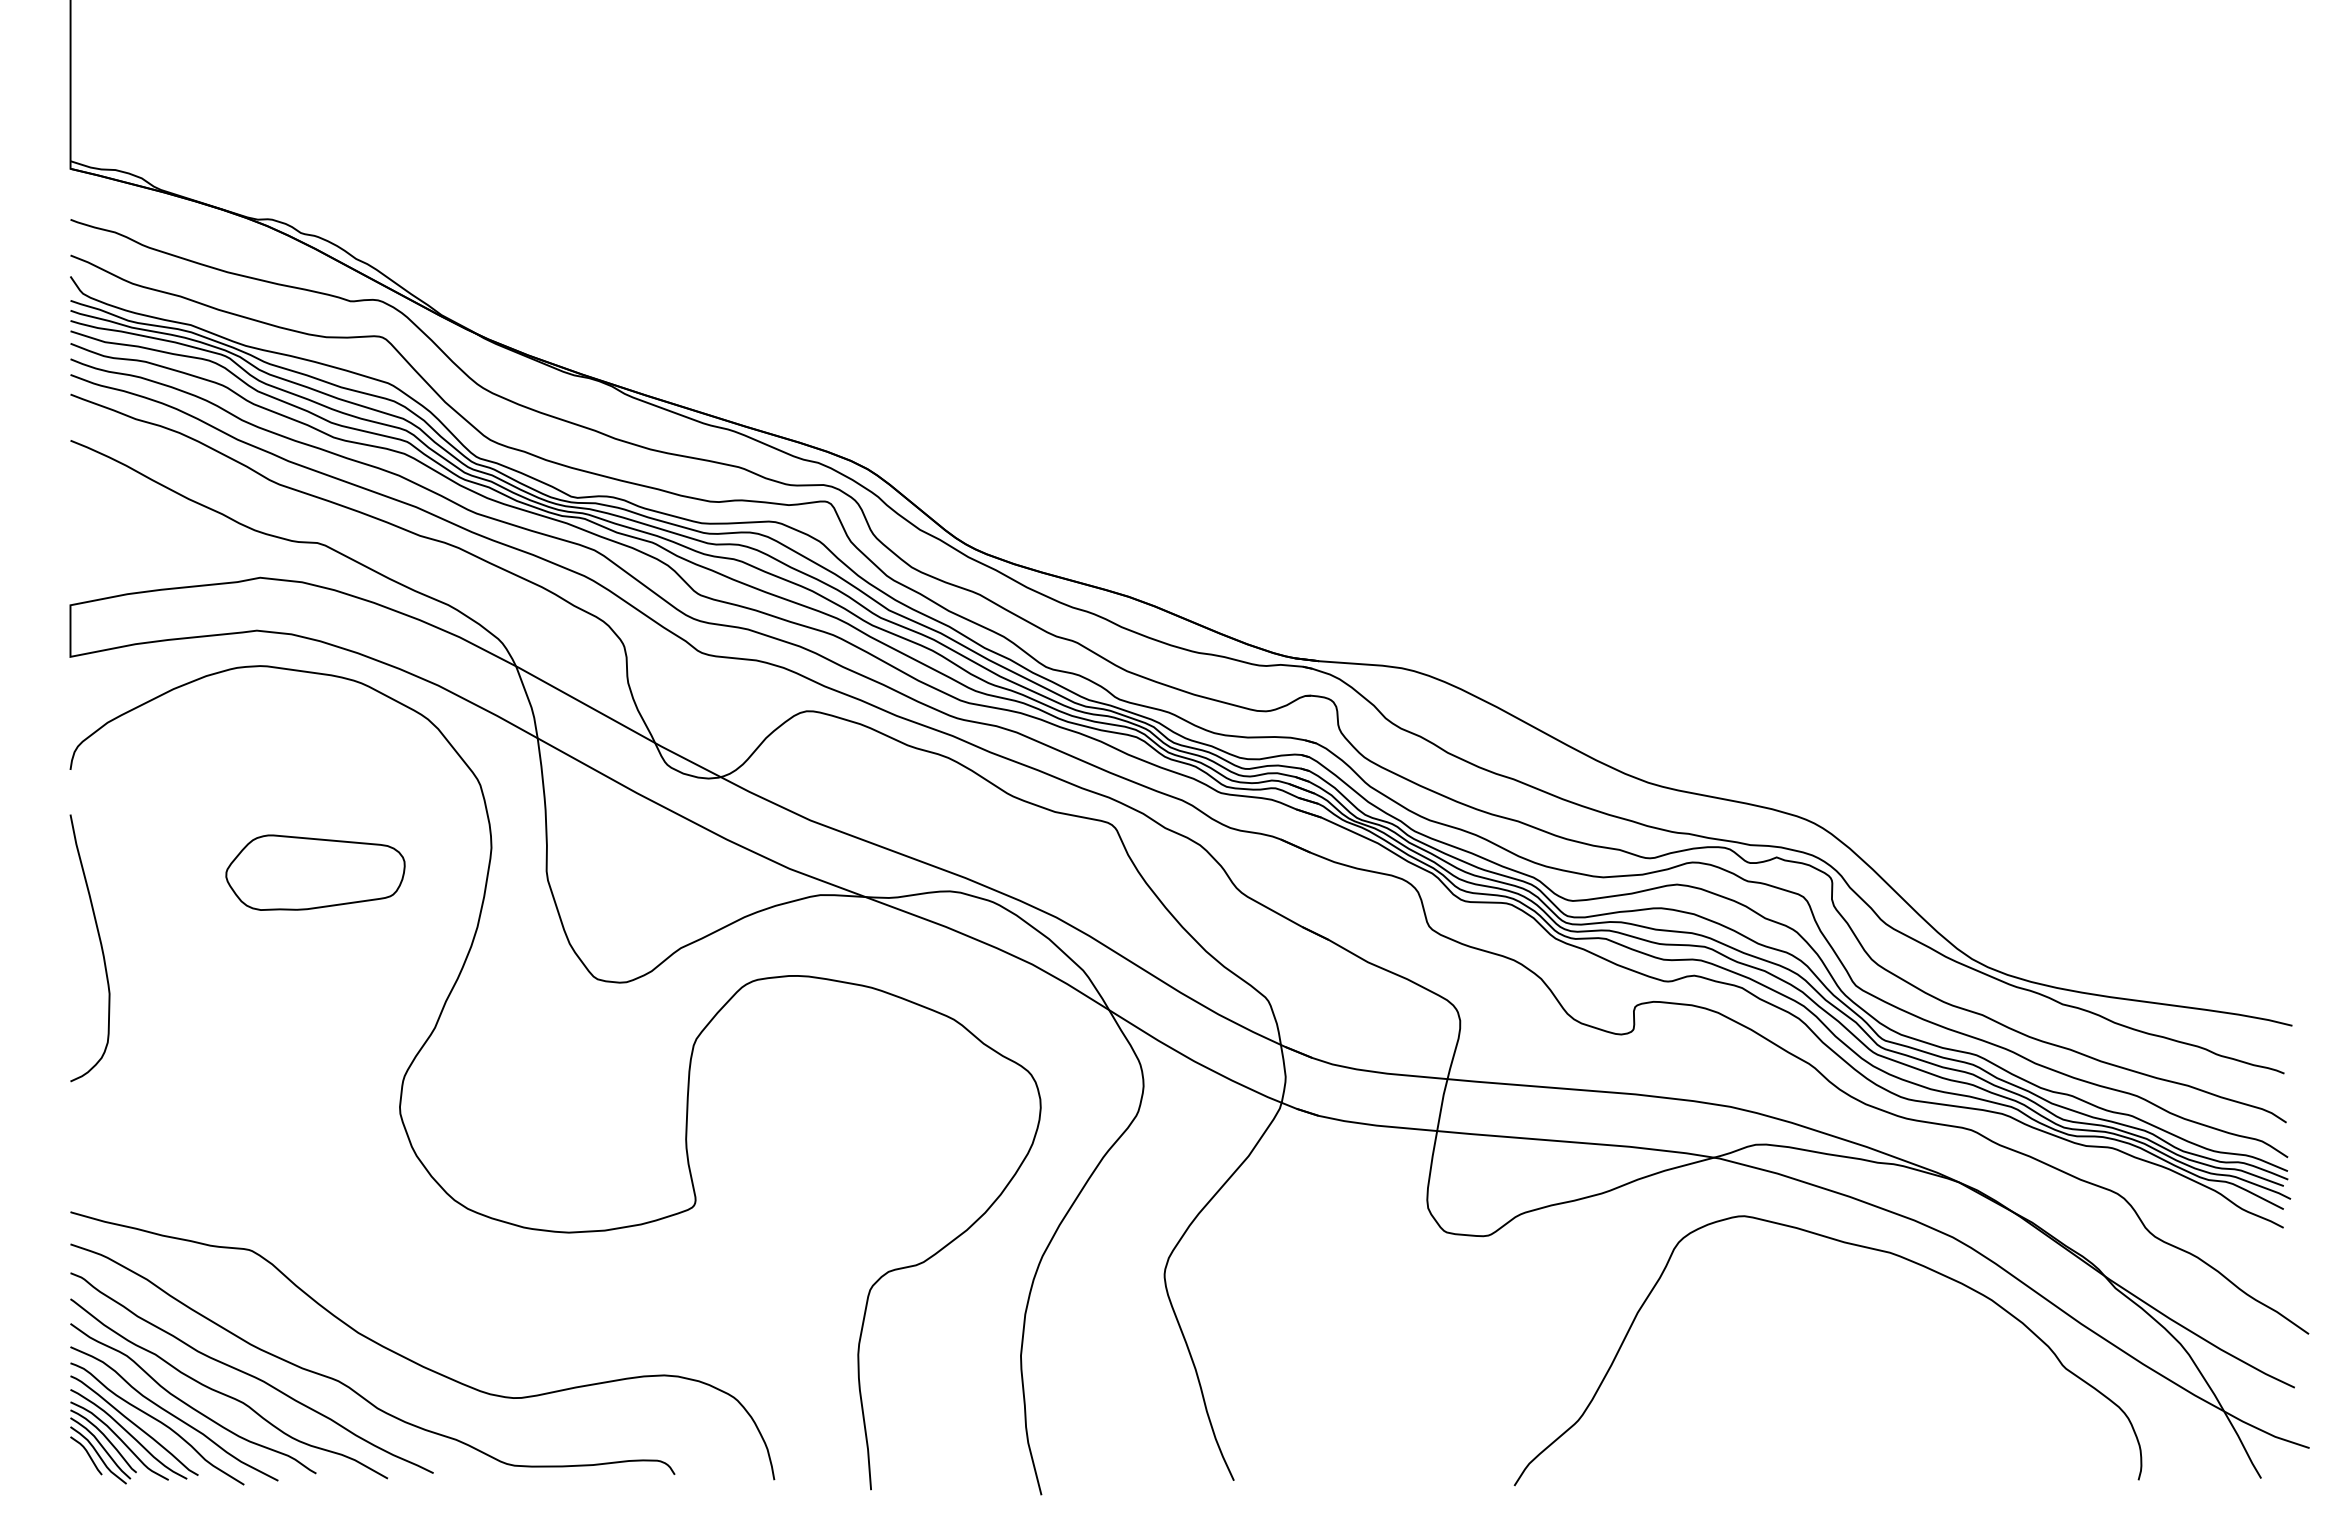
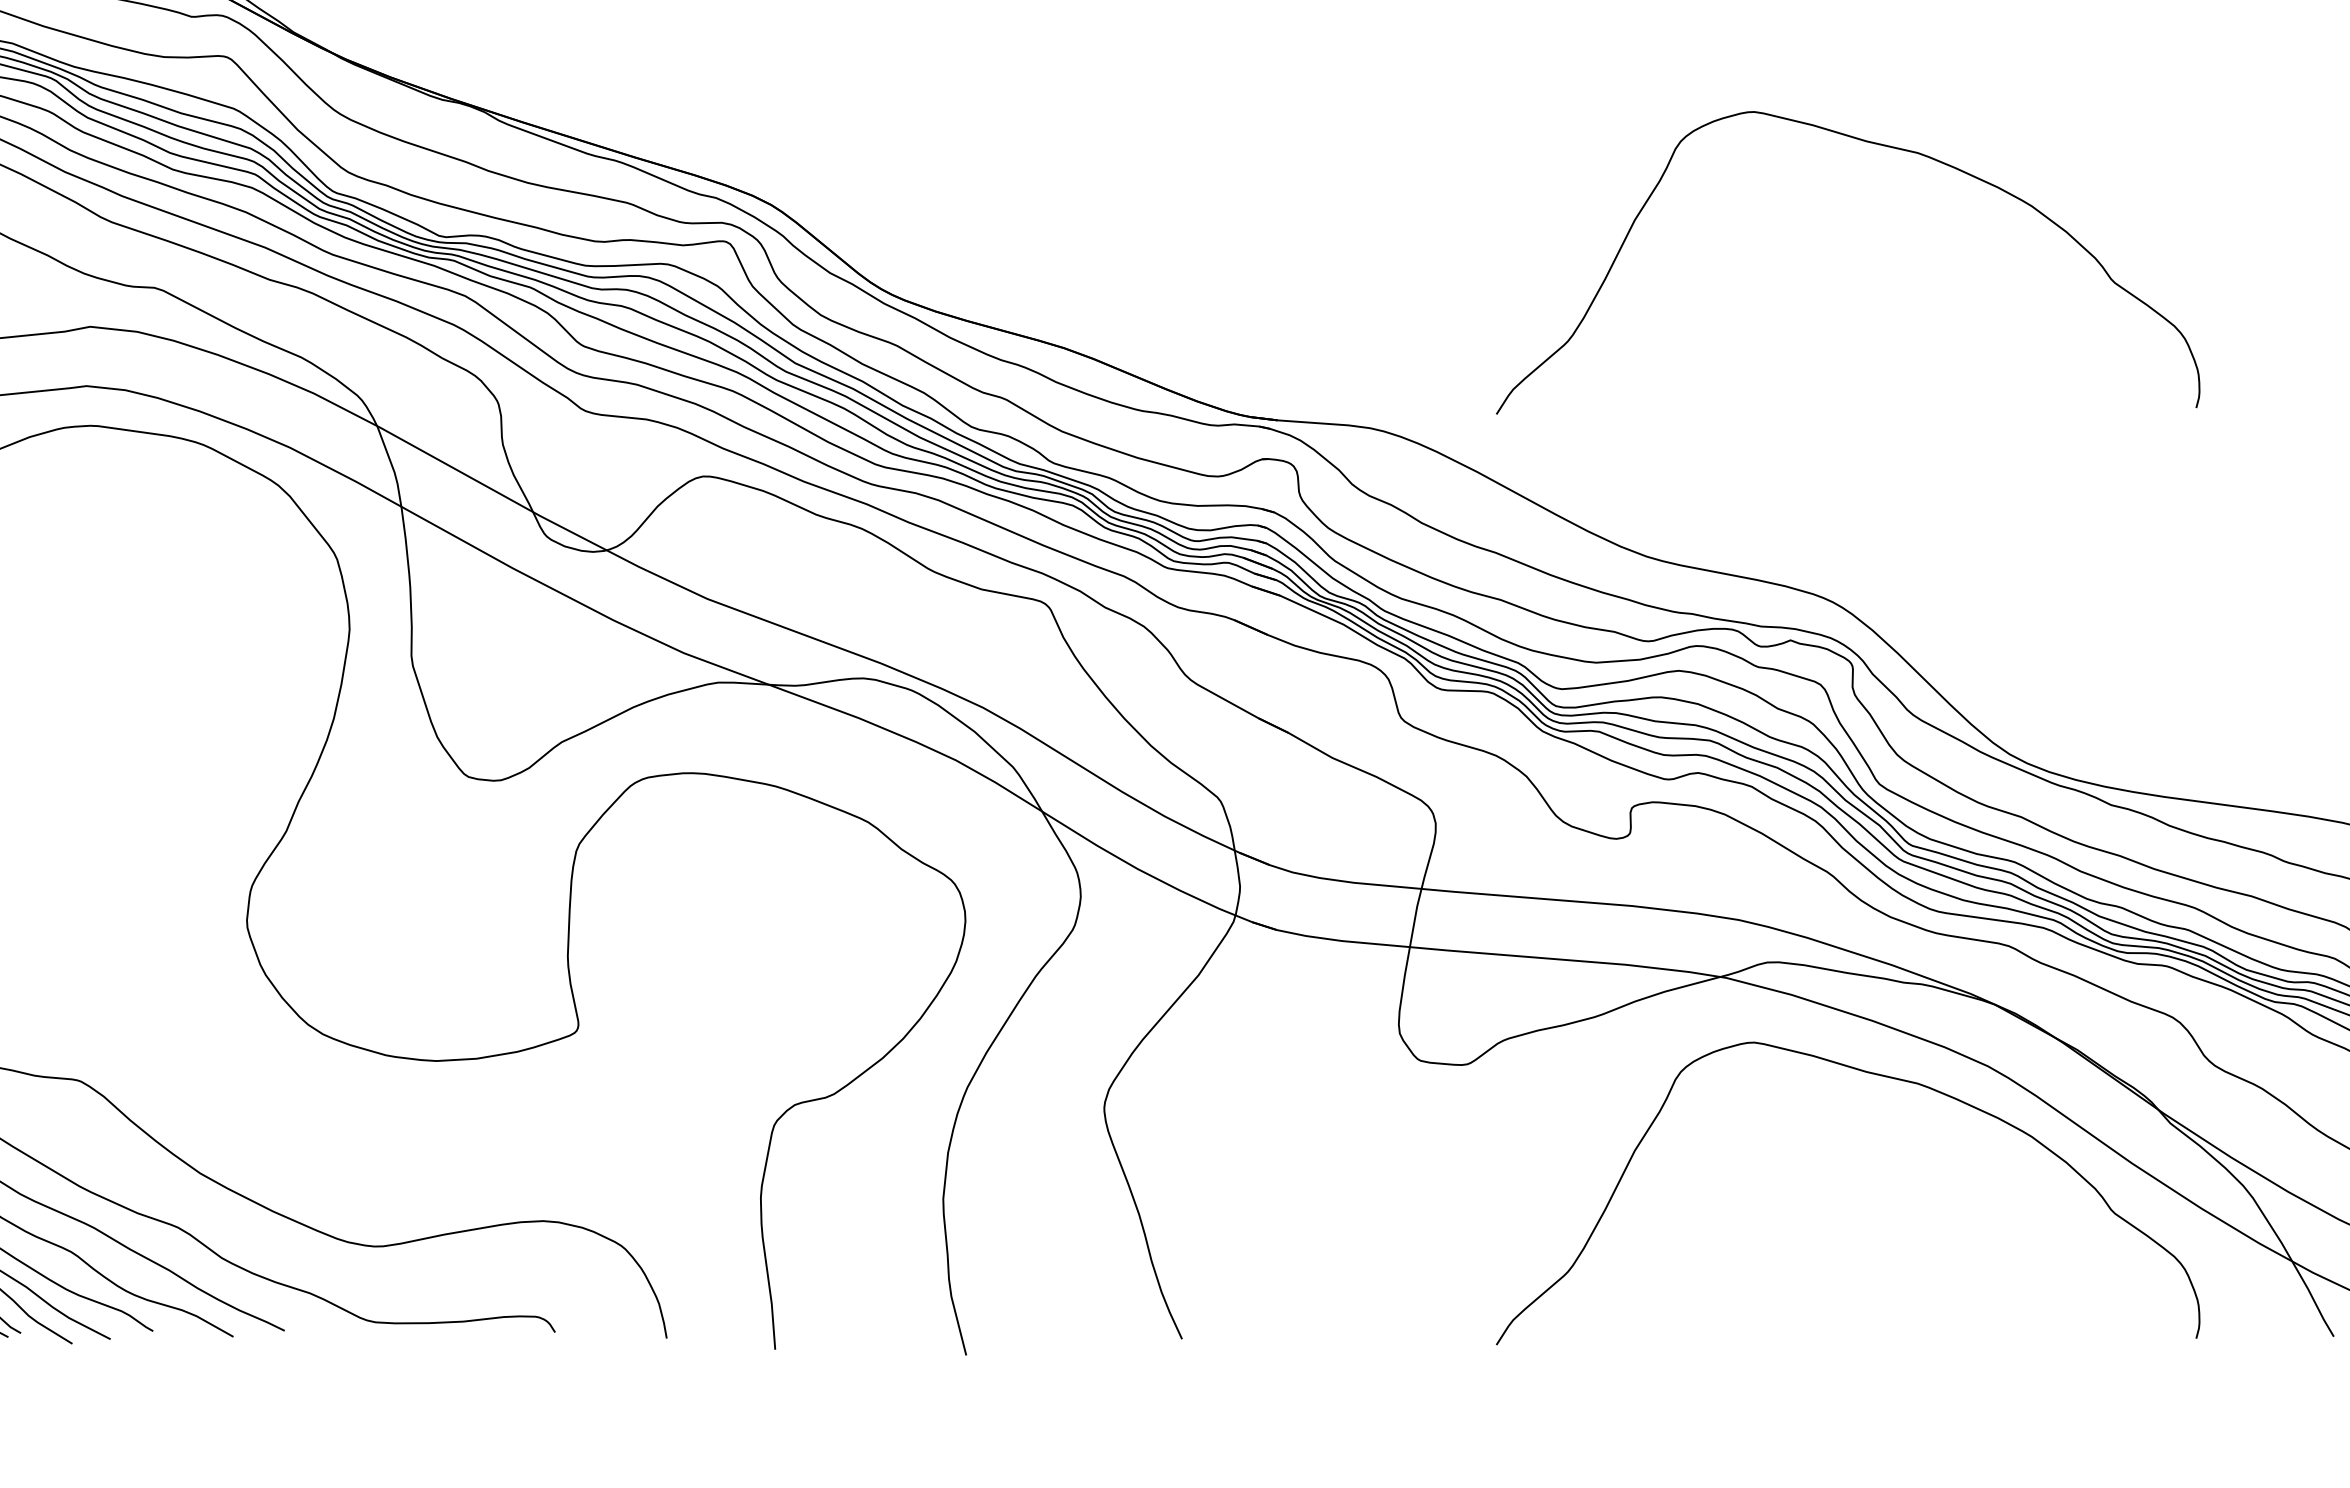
curve: (1852, 415) -> (1875, 144), added
part: (315, 872) -> (152, 657), removed

